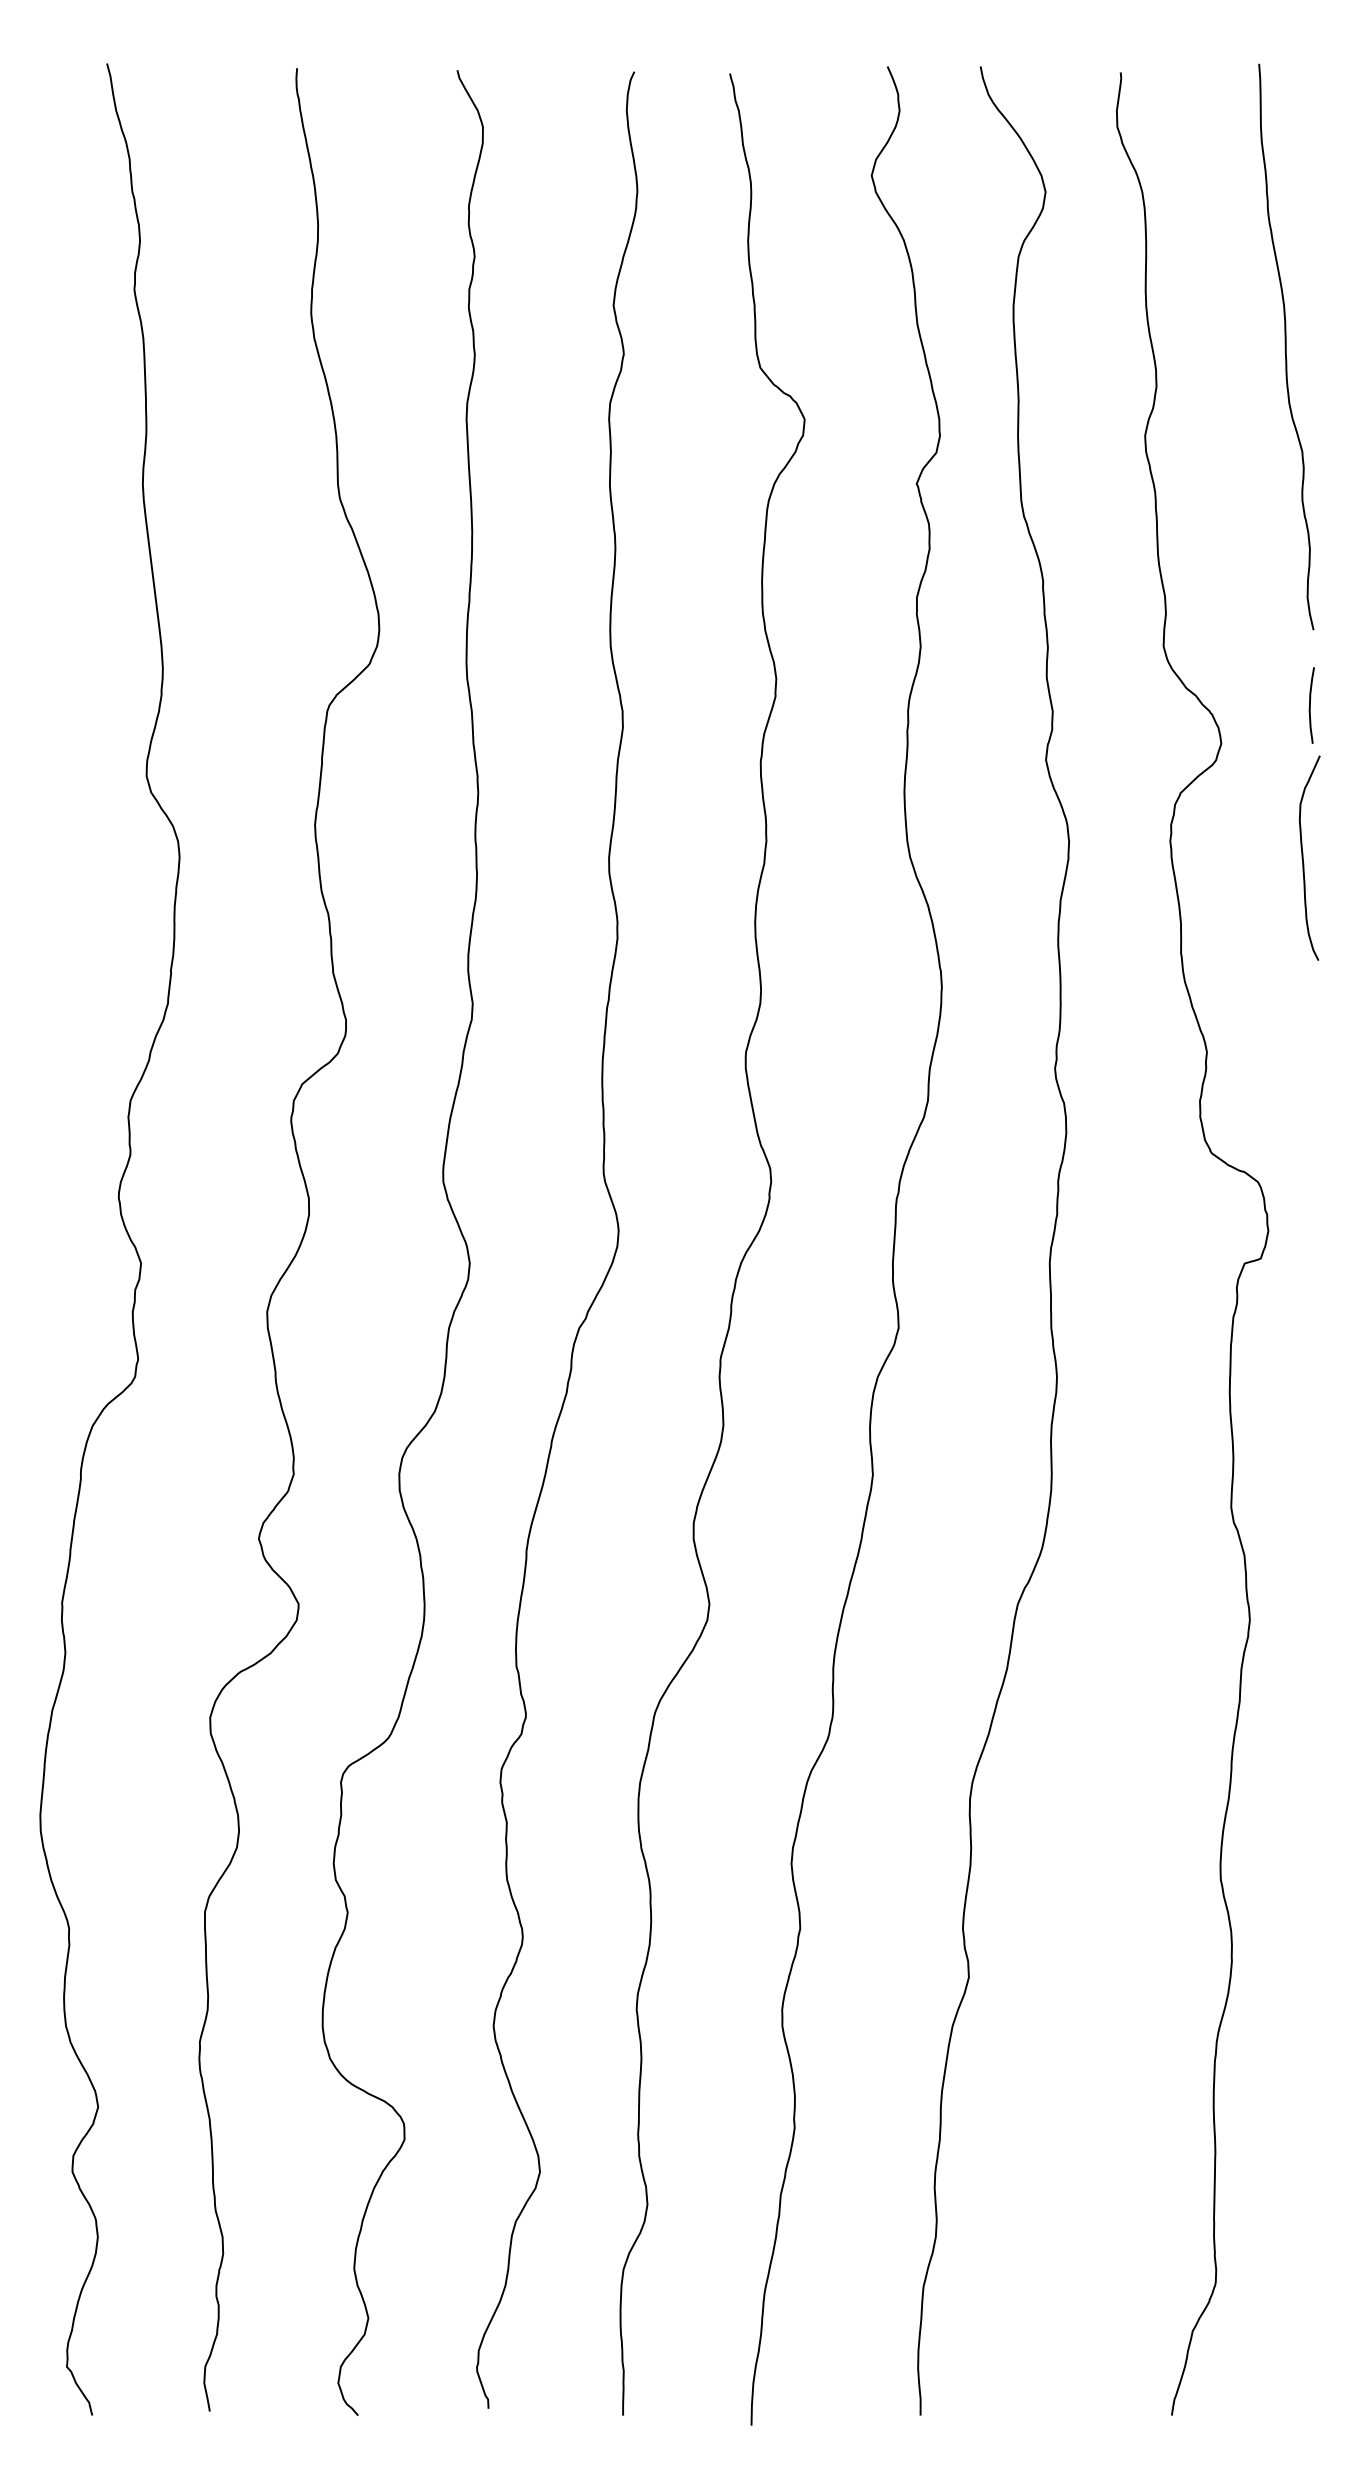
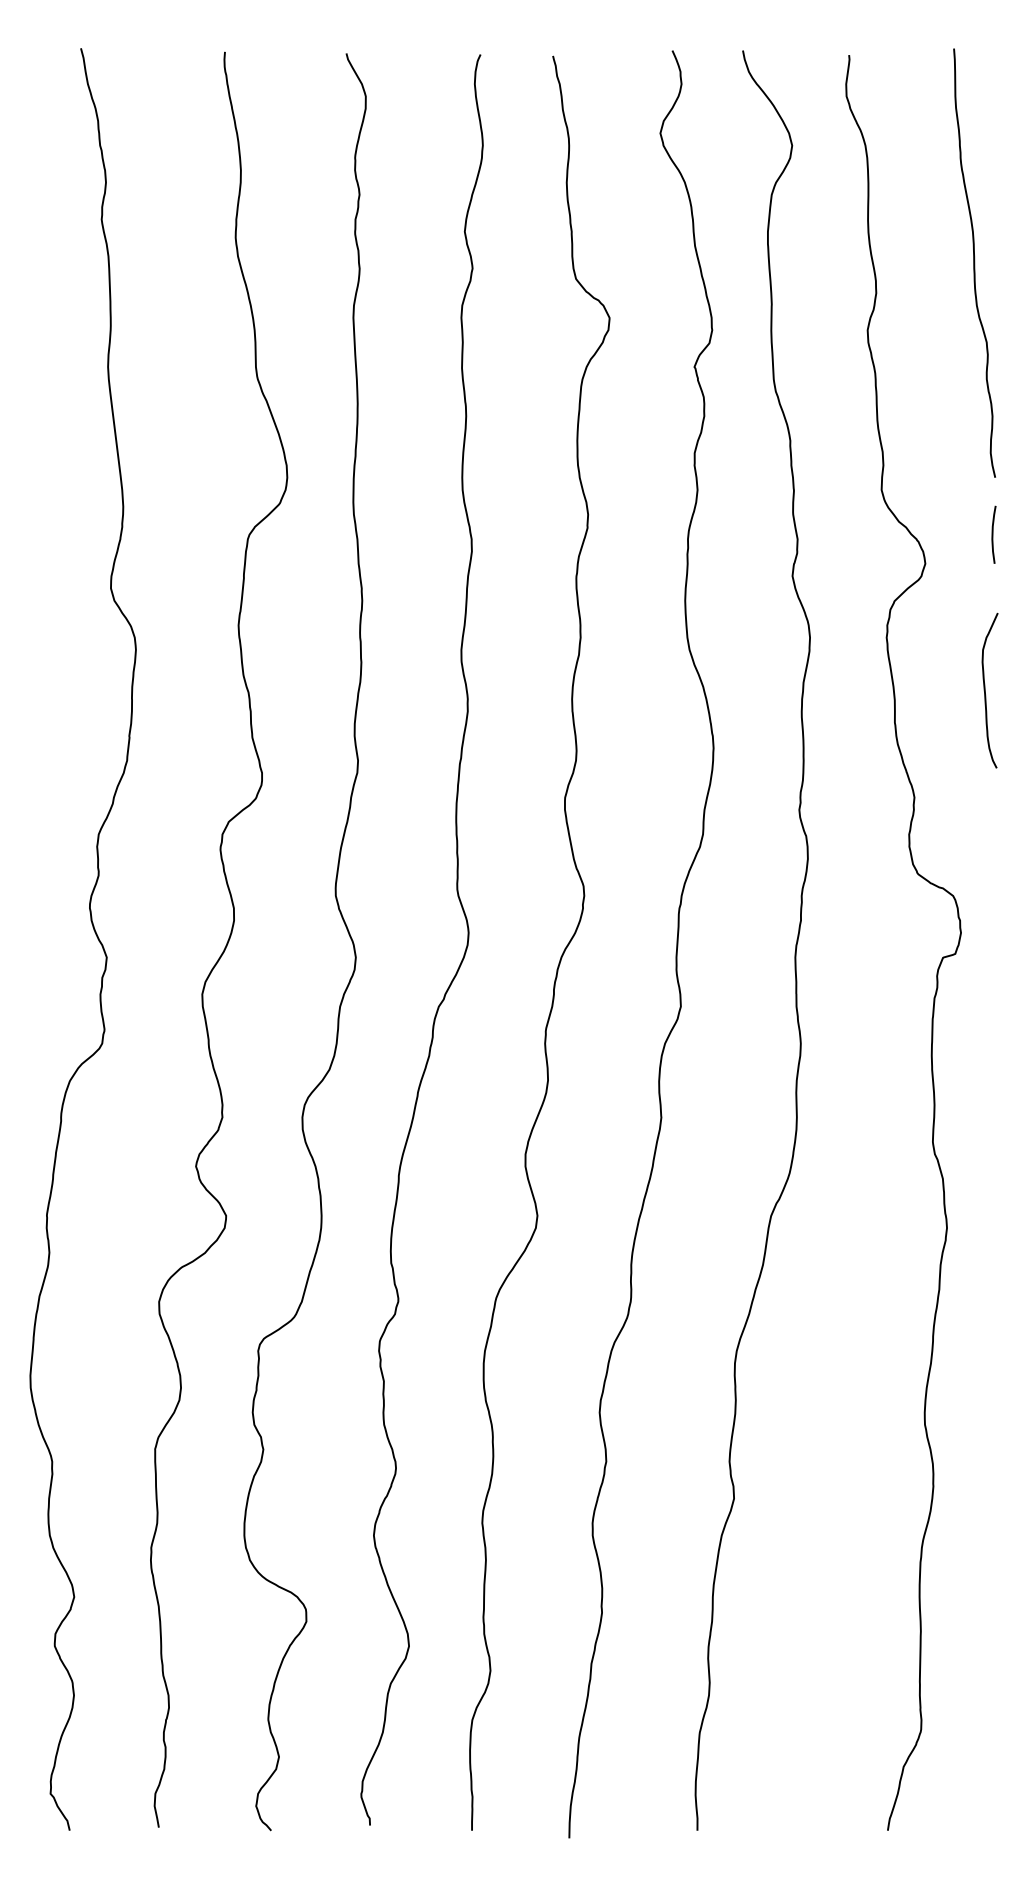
curve: (1303, 857) -> (985, 690), moved

